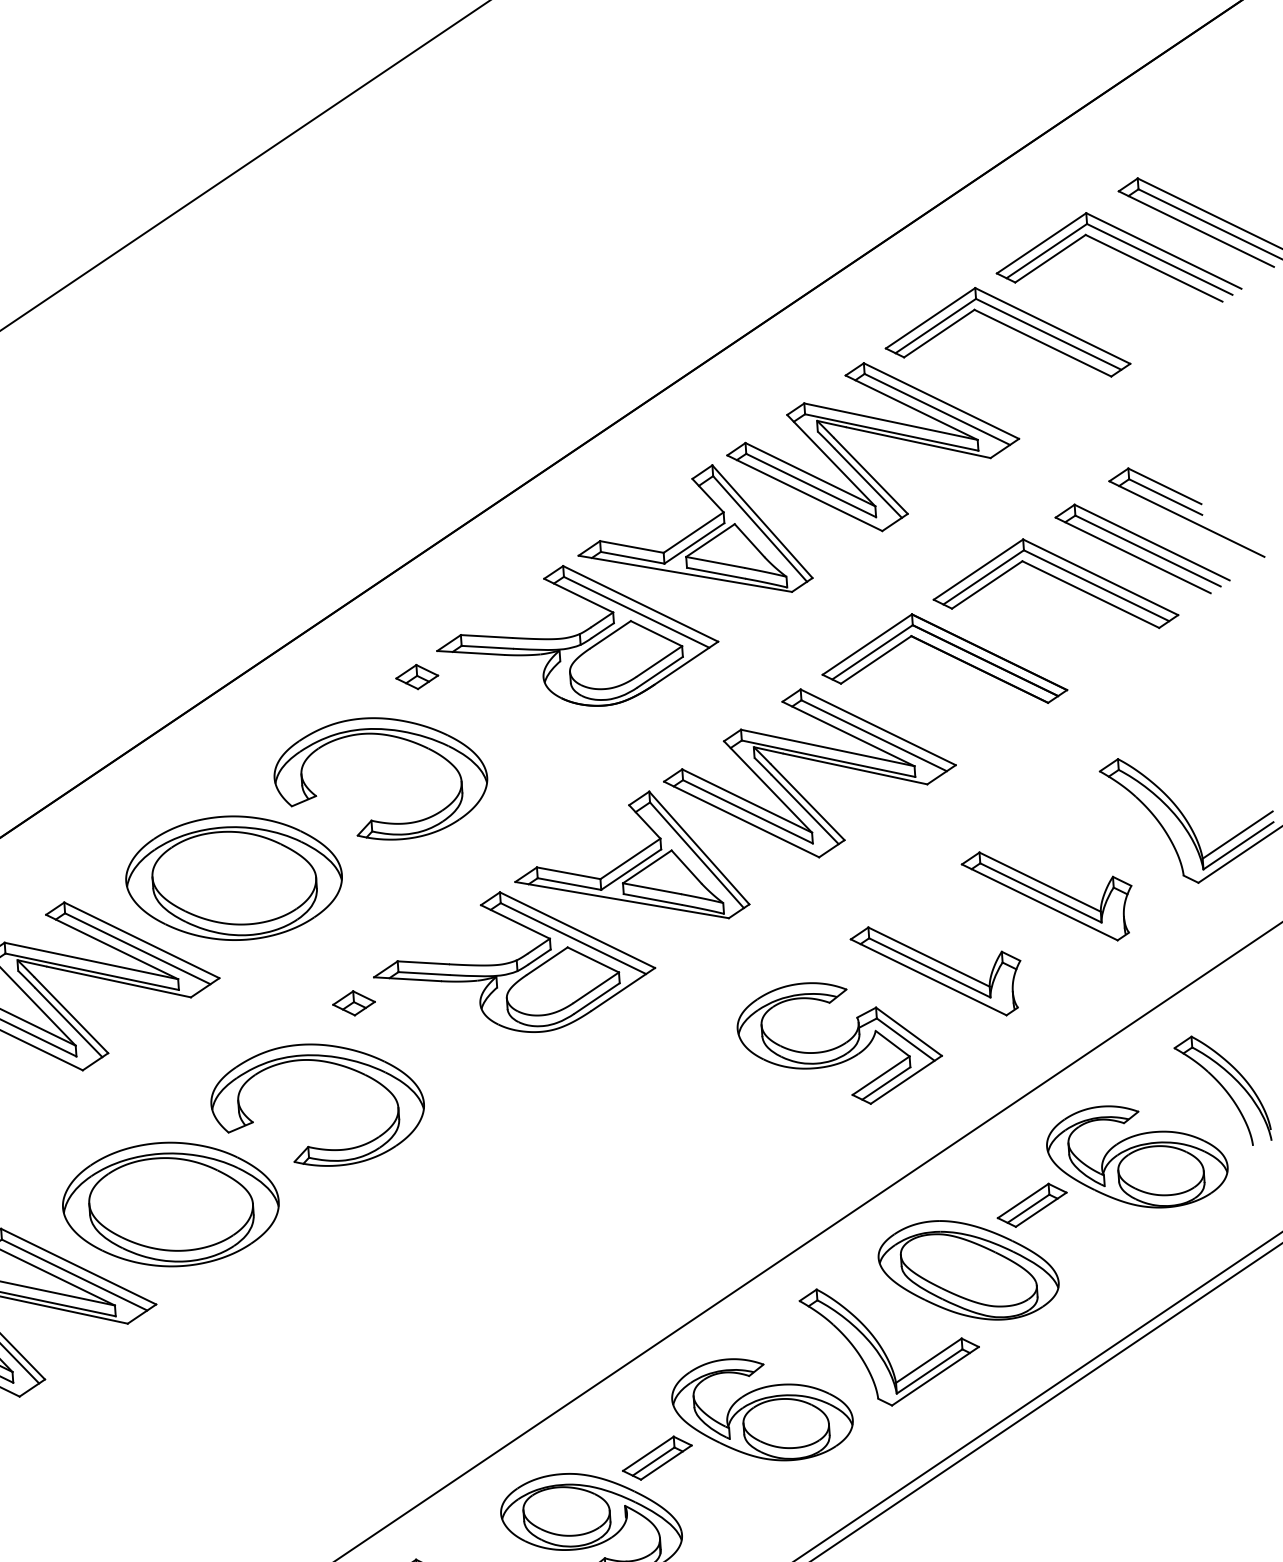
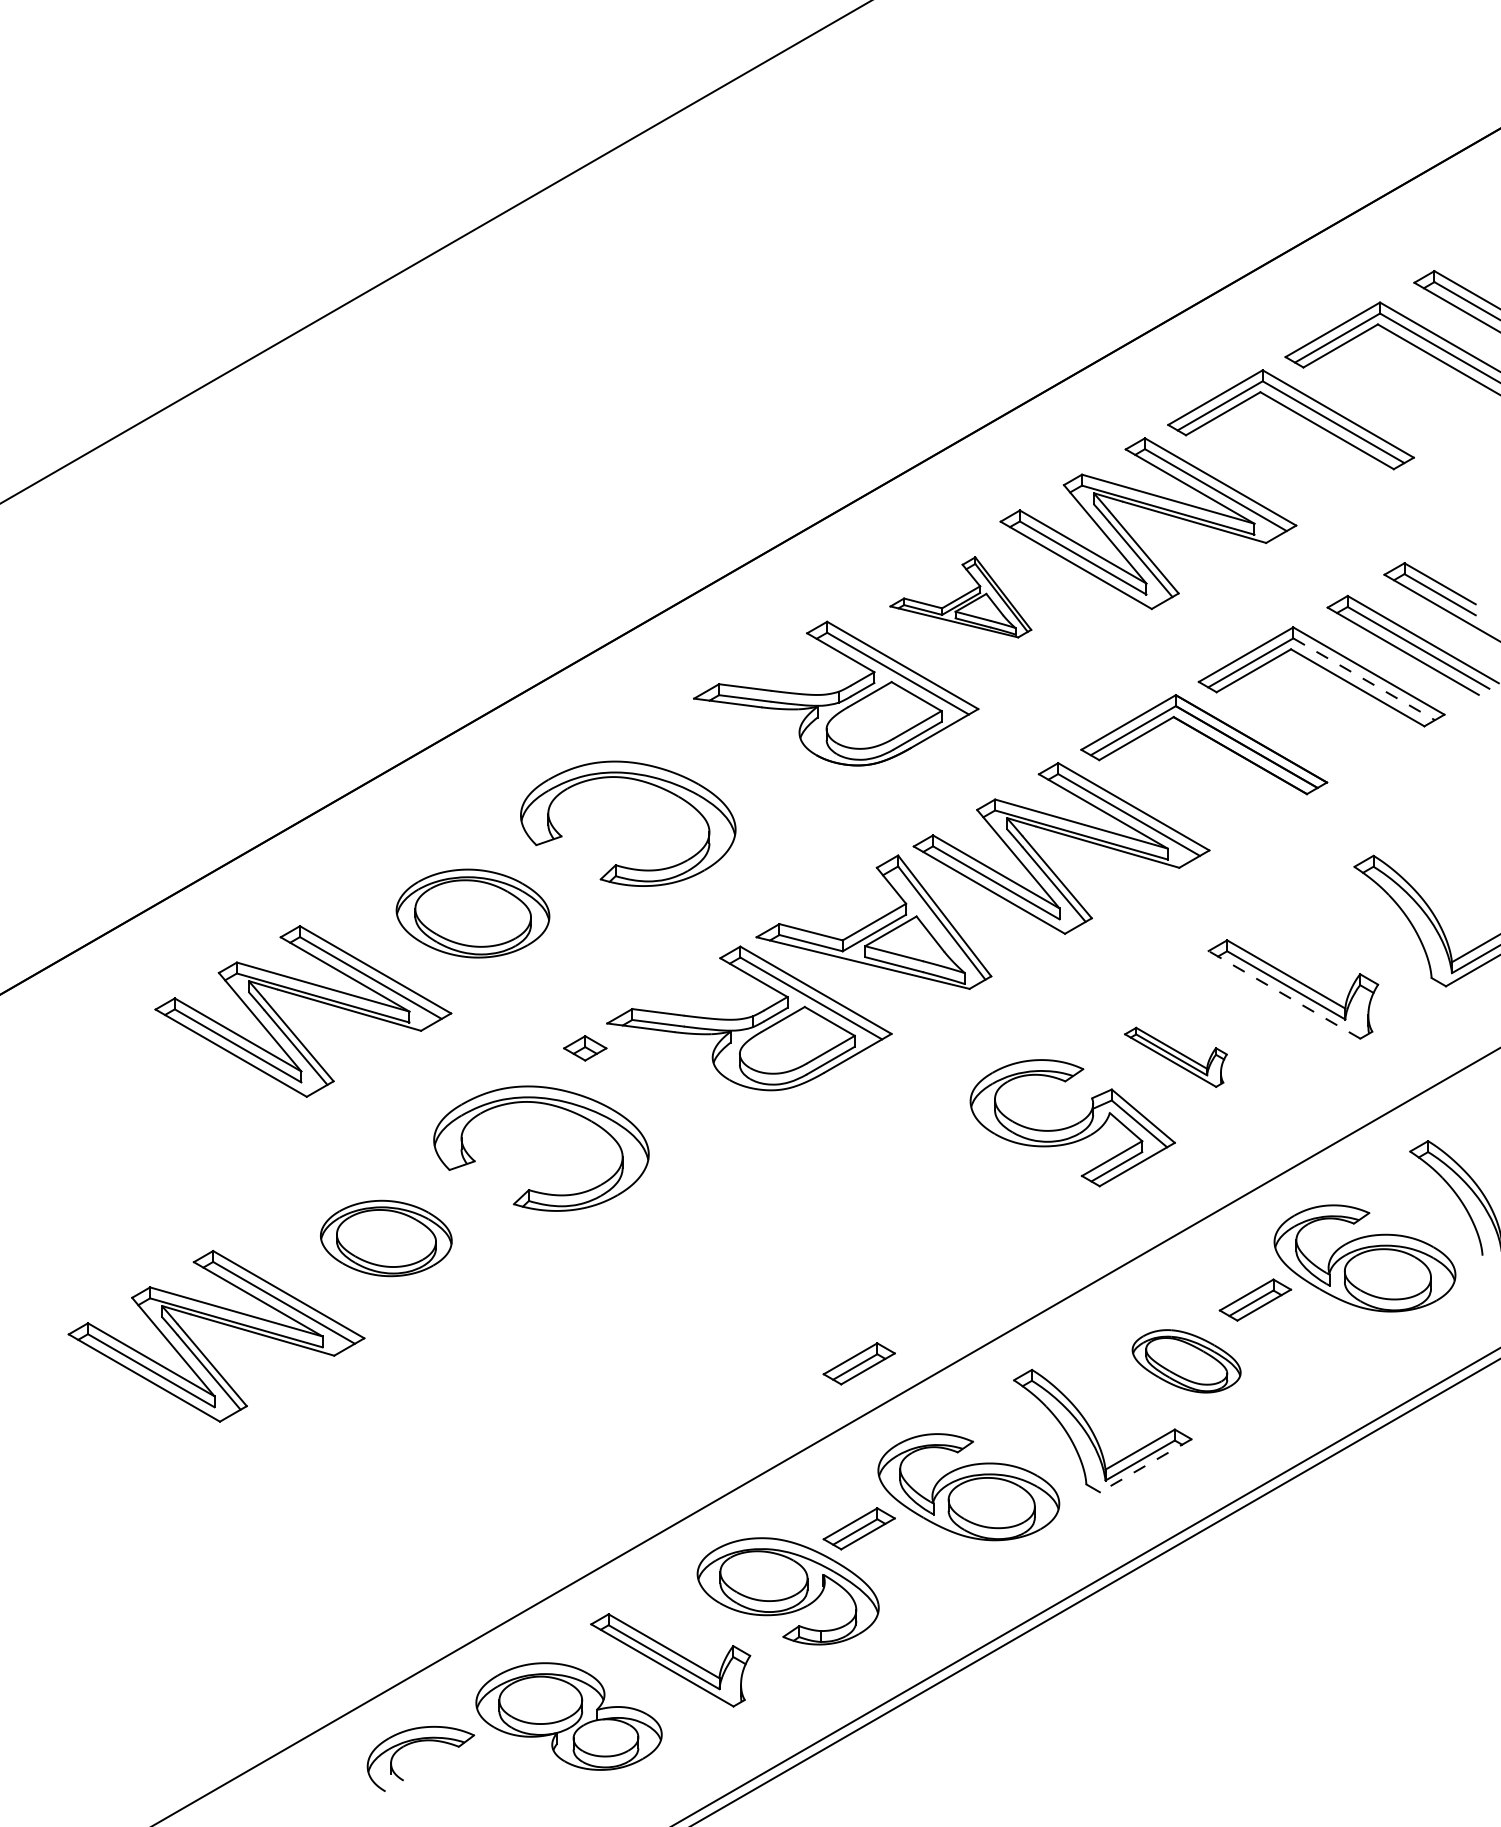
part: (692, 532) -> (960, 597), size x0.6
line: (1096, 585) -> (1364, 679), solid -> dashed
part: (416, 677) -> (671, 723), removed
part: (233, 878) -> (472, 913), size x0.7
line: (1039, 902) -> (1284, 994), solid -> dashed
part: (936, 971) -> (1175, 1057), size x0.6
part: (171, 1204) -> (386, 1238), size x0.6
part: (968, 1270) -> (1186, 1361), size x0.6
part: (645, 1295) -> (858, 1363), added
line: (935, 1376) -> (1145, 1465), solid -> dashed

